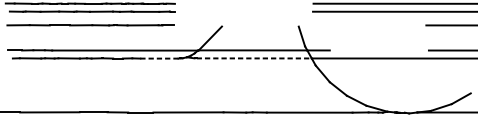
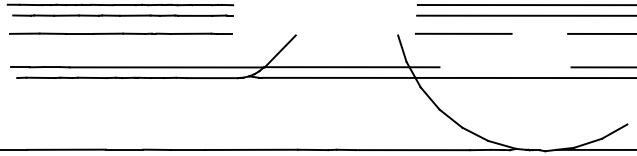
line: (347, 25) -> (463, 33), added
line: (159, 58) -> (212, 78), dashed -> solid
line: (254, 58) -> (338, 77), dashed -> solid

